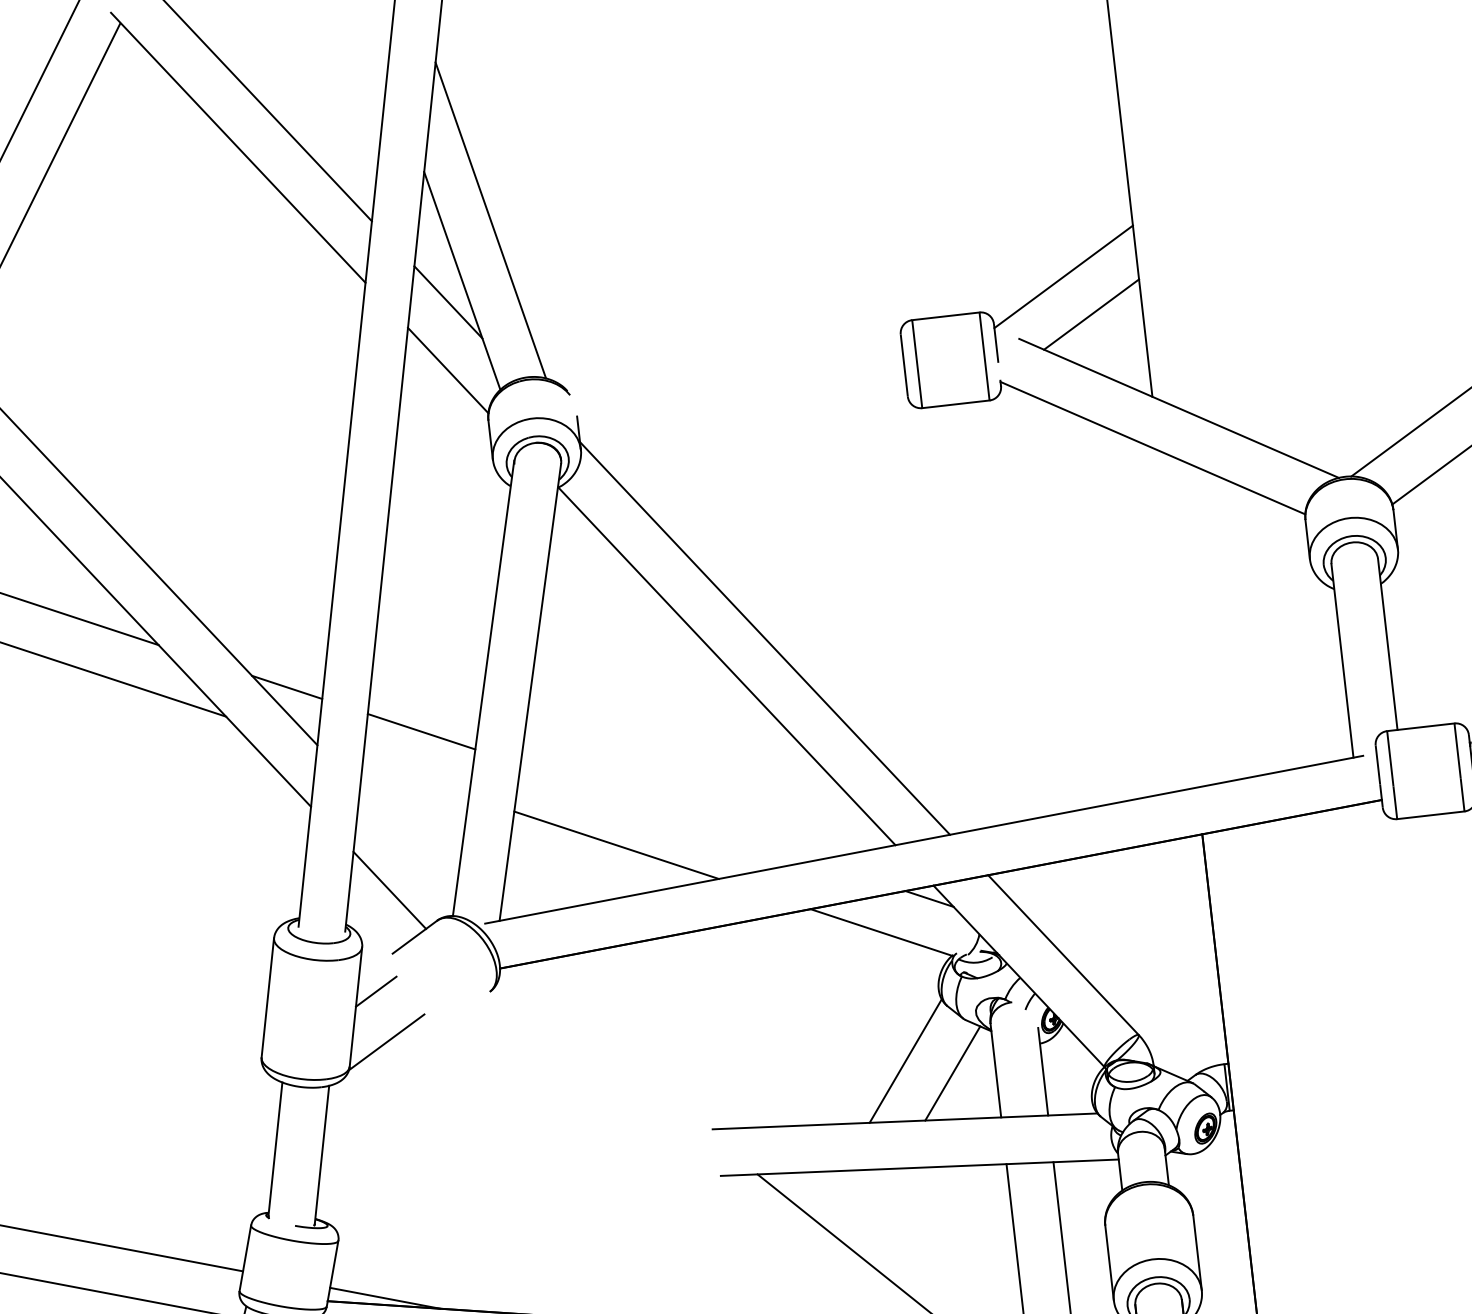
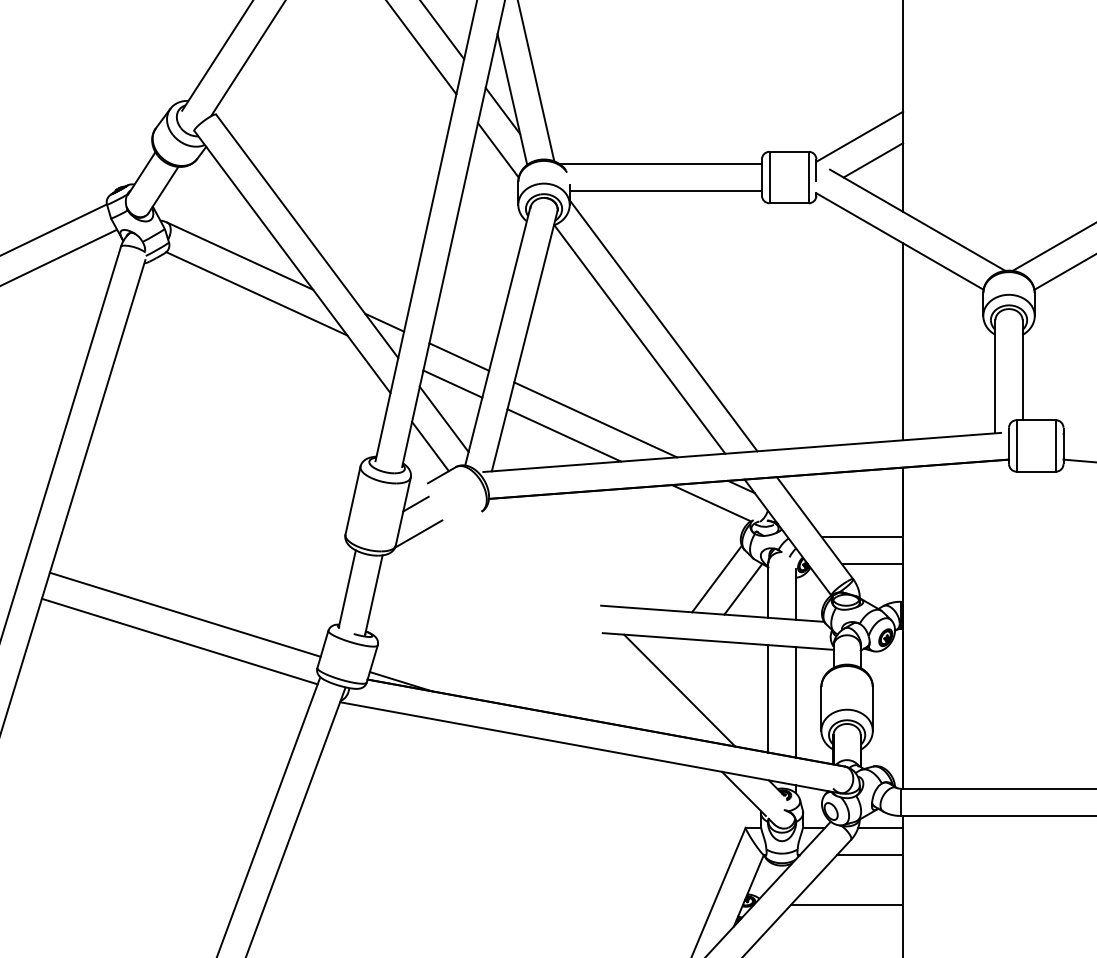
line: (728, 361) -> (660, 163), added
line: (742, 408) -> (665, 191), added
line: (1178, 618) -> (903, 341), added
line: (415, 778) -> (452, 383), added
line: (666, 811) -> (595, 419), added
line: (406, 841) -> (443, 419), added
line: (1146, 961) -> (862, 537), added
line: (1168, 1005) -> (872, 564), added

